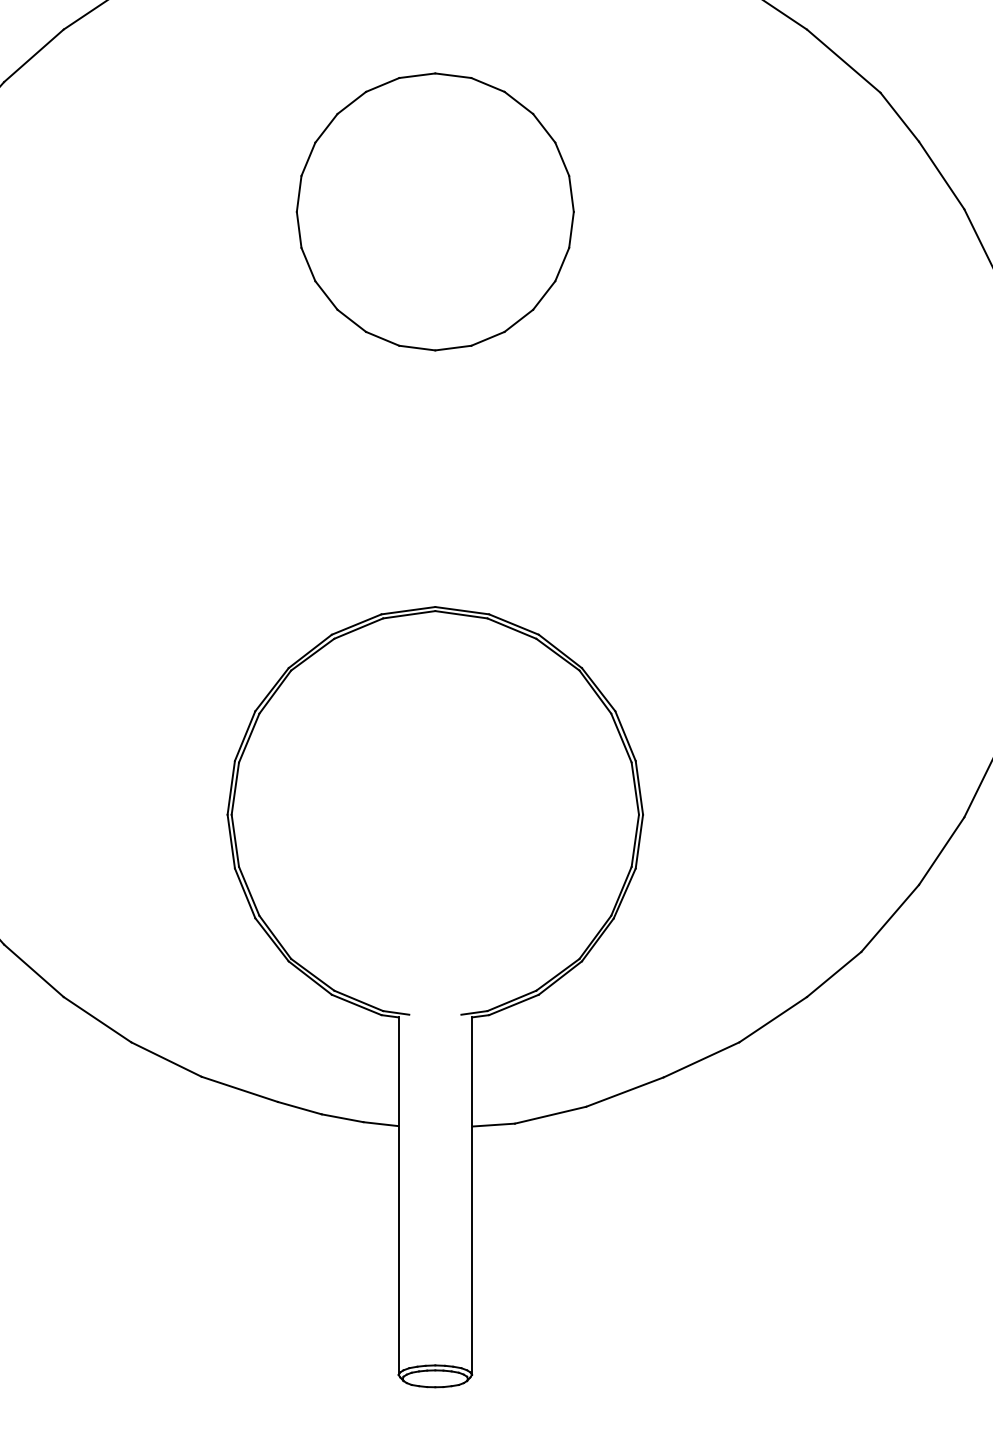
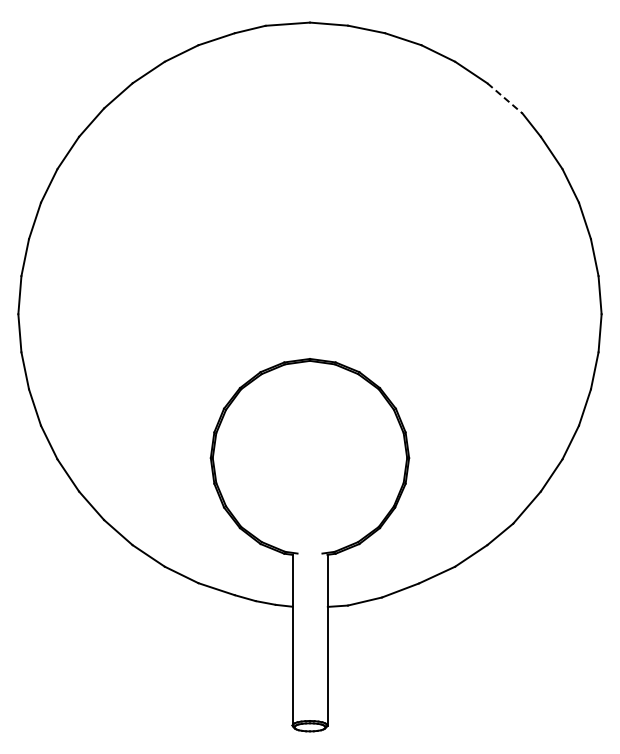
line: (844, 61) -> (505, 98), solid -> dashed
part: (434, 212) -> (309, 170), removed

